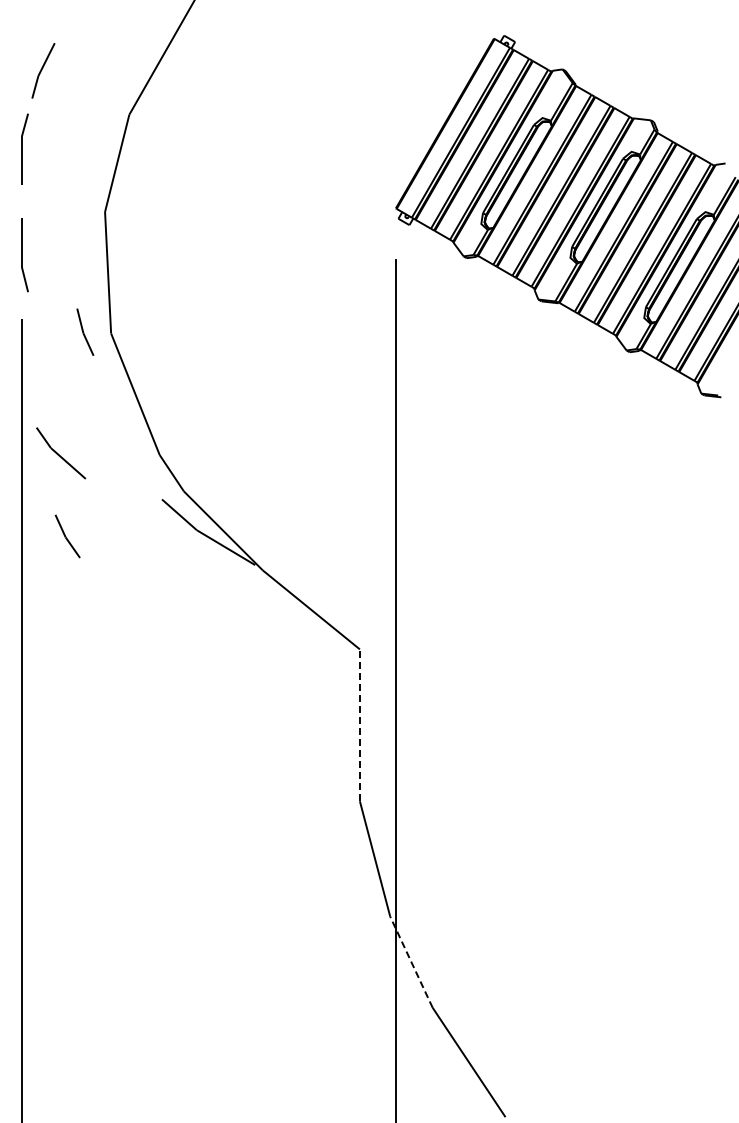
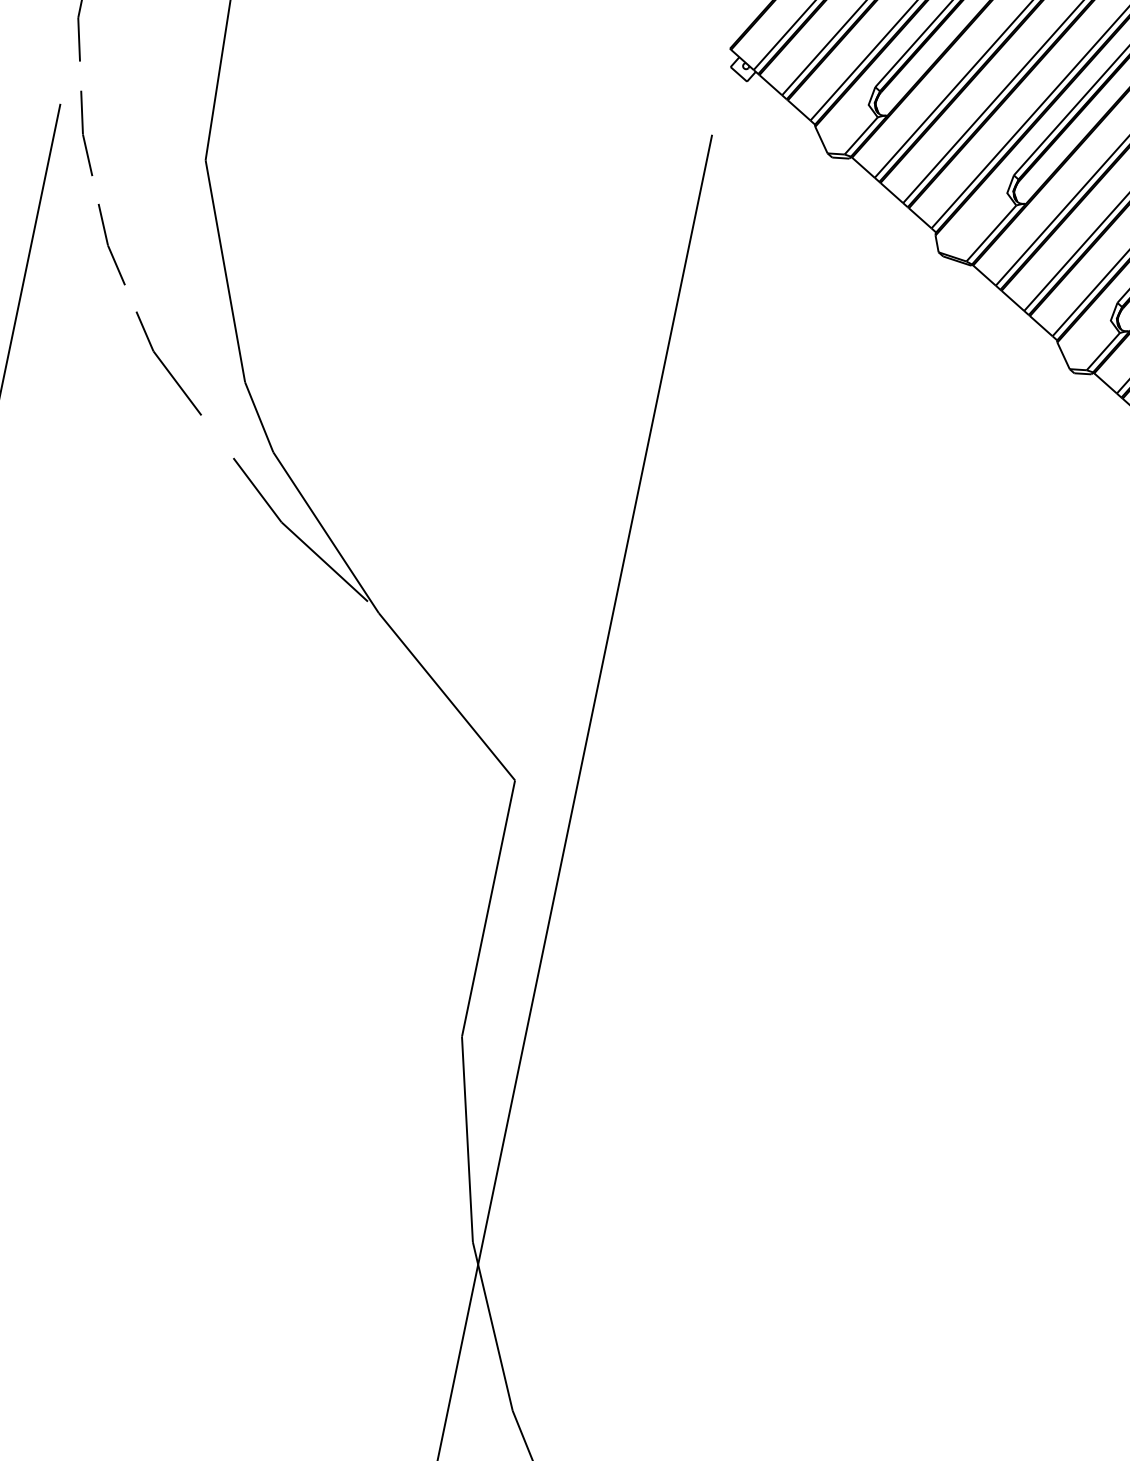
part: (85, 331) -> (87, 132), moved
part: (61, 453) -> (169, 364), moved
part: (67, 536) -> (111, 244), moved
line: (359, 725) -> (487, 908), dashed -> solid
line: (411, 961) -> (493, 1325), dashed -> solid

